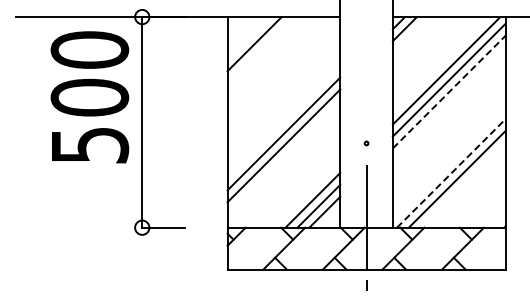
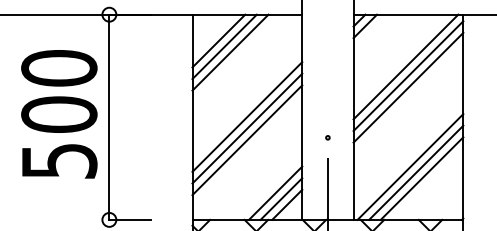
line: (260, 50) -> (224, 47), added
line: (266, 56) -> (230, 53), added
line: (449, 92) -> (408, 88), dashed -> solid
text: (89, 97) -> (58, 114), moved
line: (283, 121) -> (246, 116), added
line: (451, 173) -> (410, 167), dashed -> solid
line: (462, 184) -> (421, 177), added

